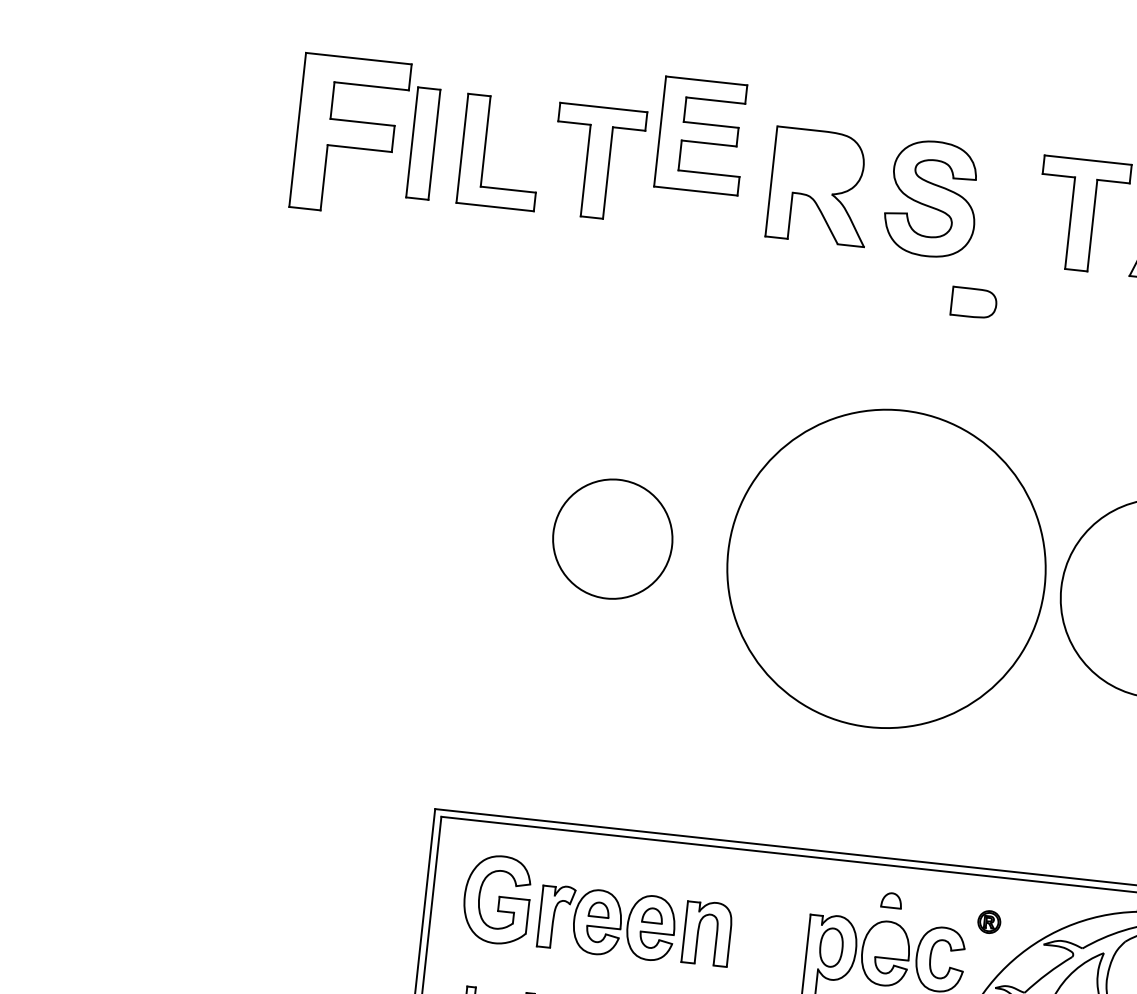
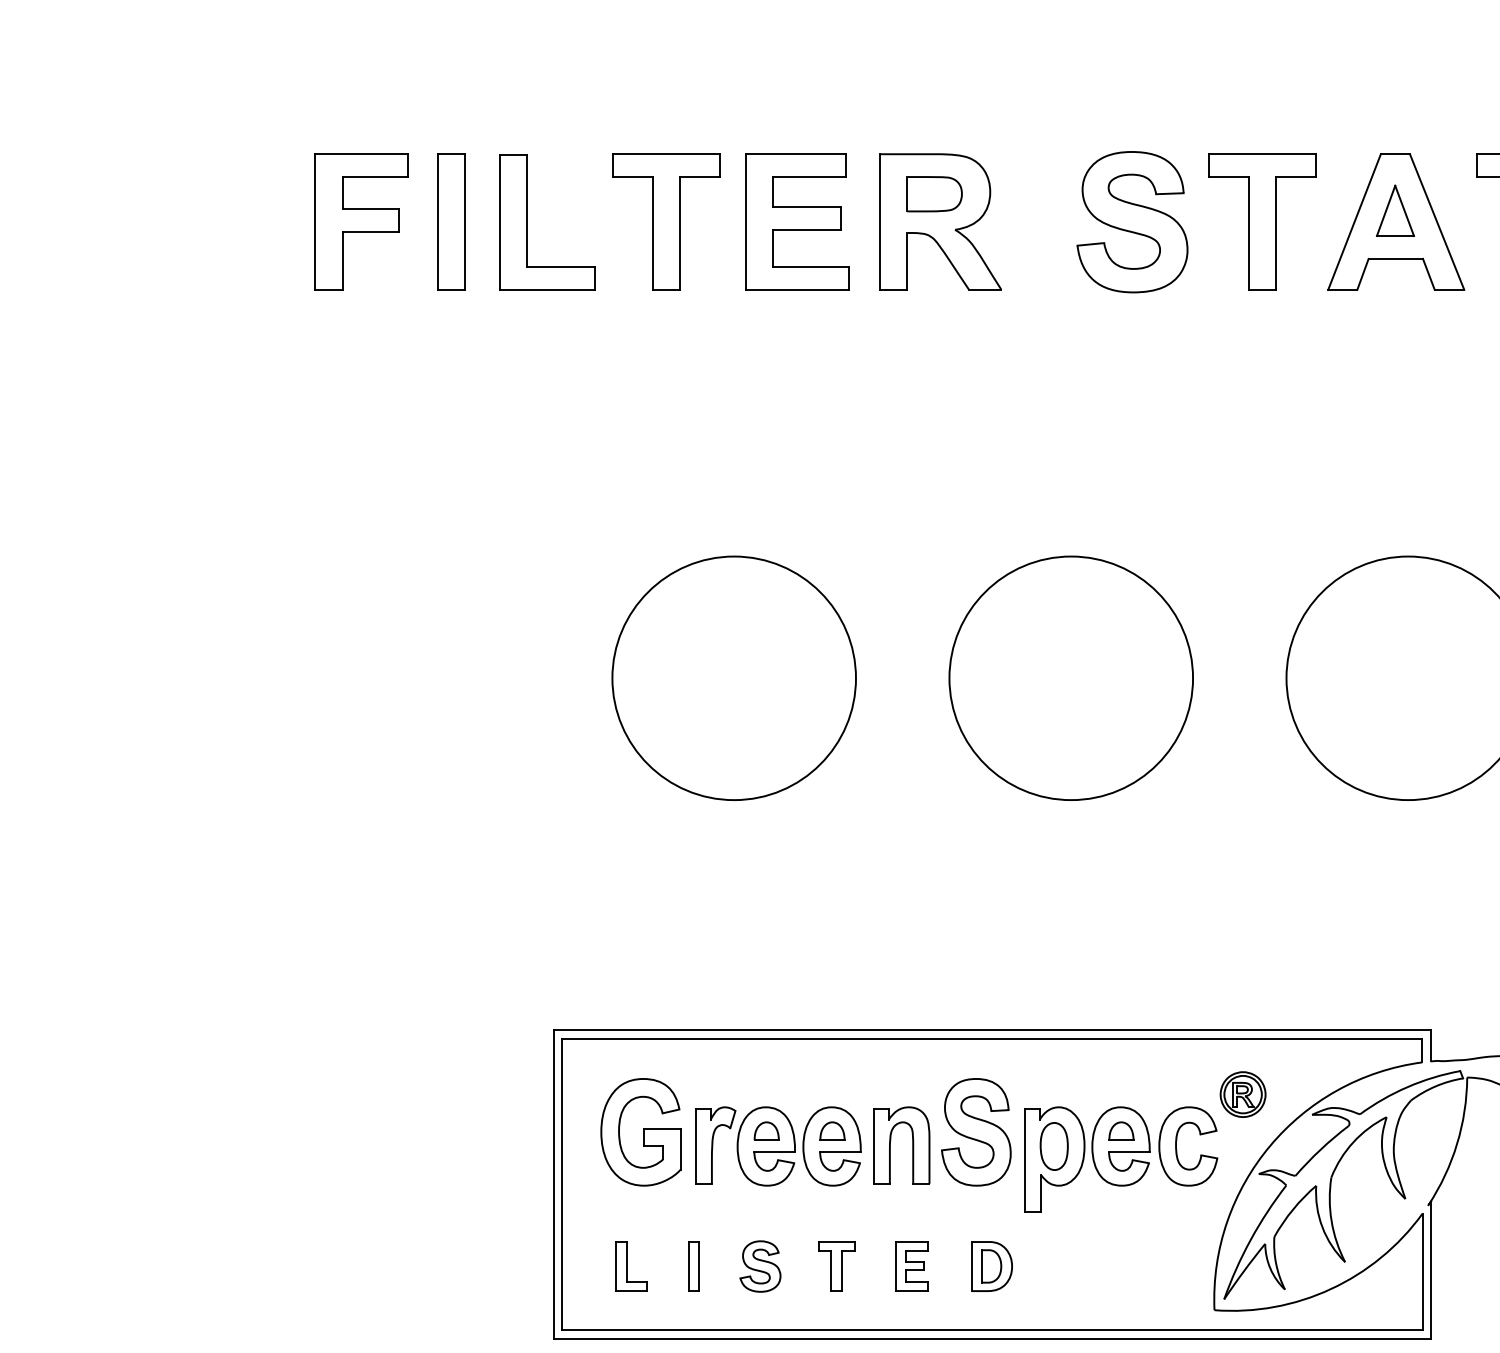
part: (350, 135) -> (361, 221), size x0.71
part: (702, 135) -> (797, 221), moved
part: (931, 199) -> (1132, 222), moved
part: (973, 303) -> (934, 194), moved
circle: (612, 539) -> (733, 678), size x1.67
circle: (886, 569) -> (1071, 678), size x0.62
part: (891, 899) -> (1121, 1130), moved
part: (988, 922) -> (1242, 1094), size x1.67
part: (769, 929) -> (976, 1132), added

